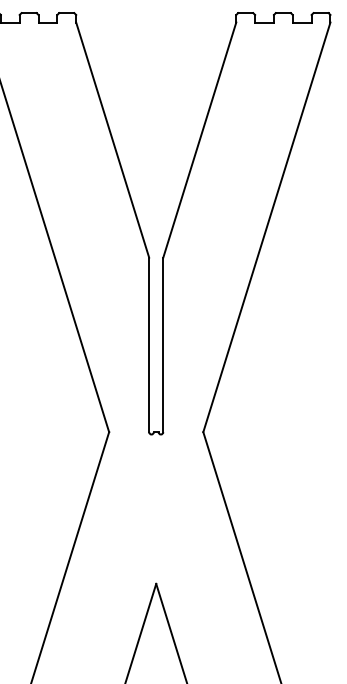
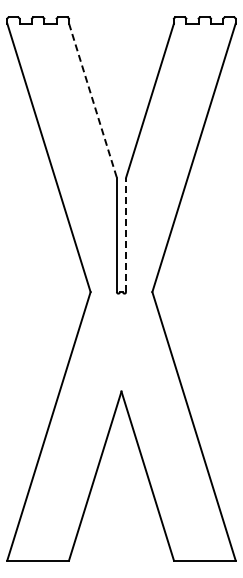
line: (112, 139) -> (92, 100), solid -> dashed
line: (163, 344) -> (126, 234), solid -> dashed

